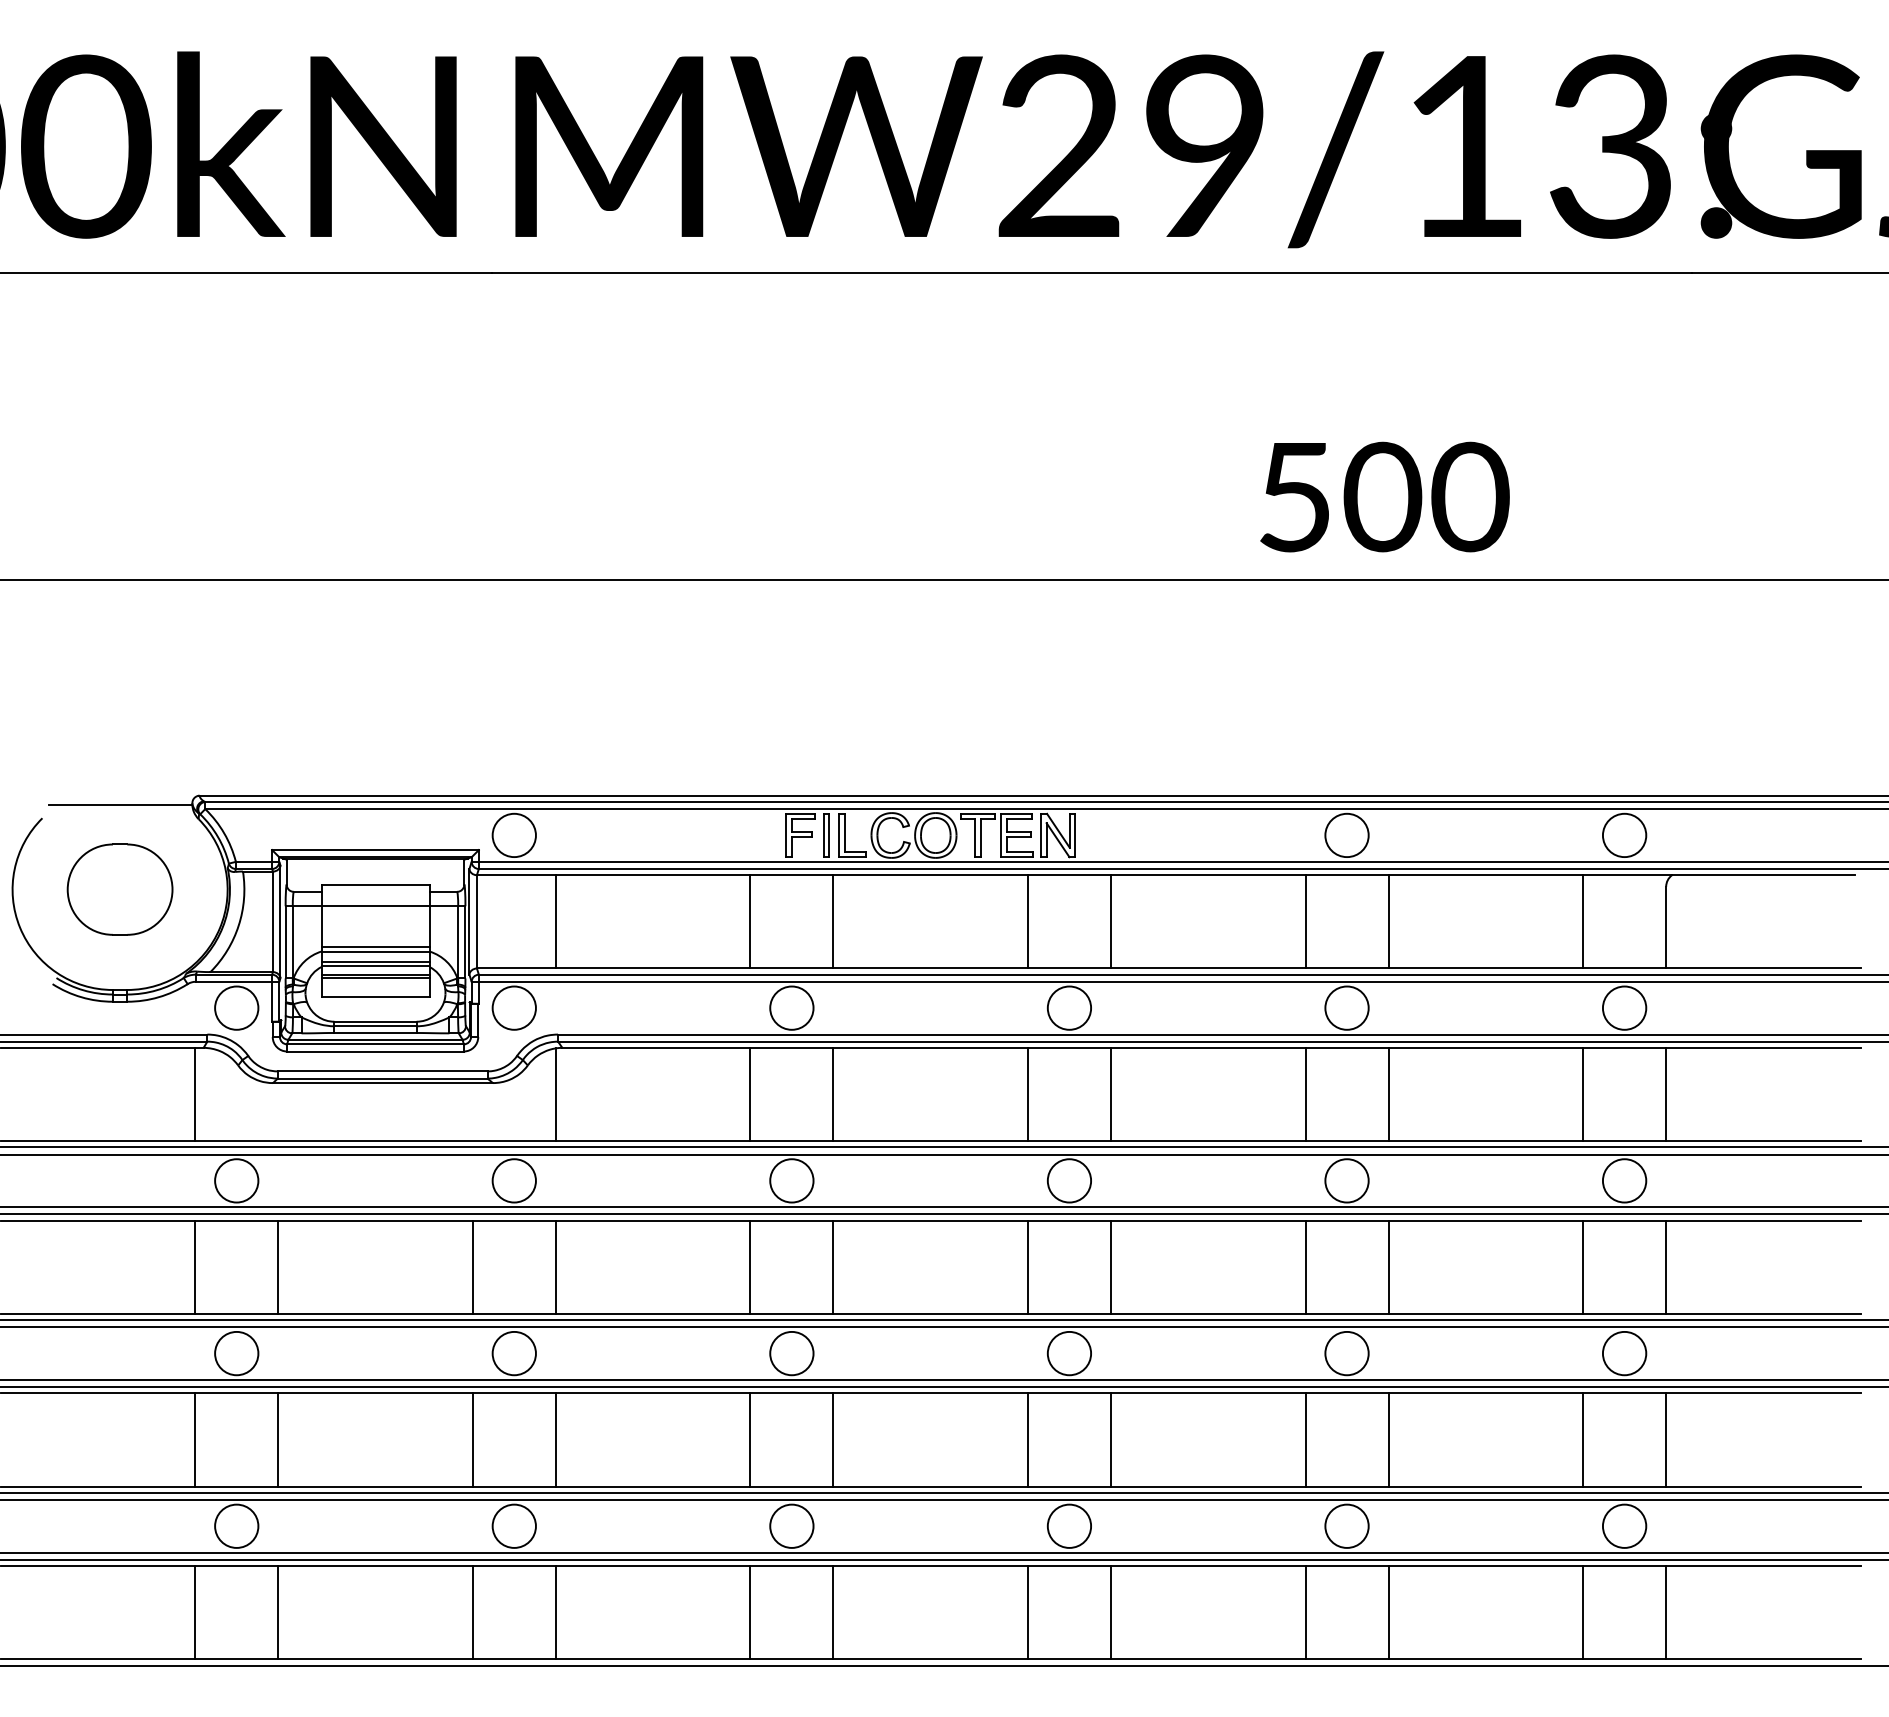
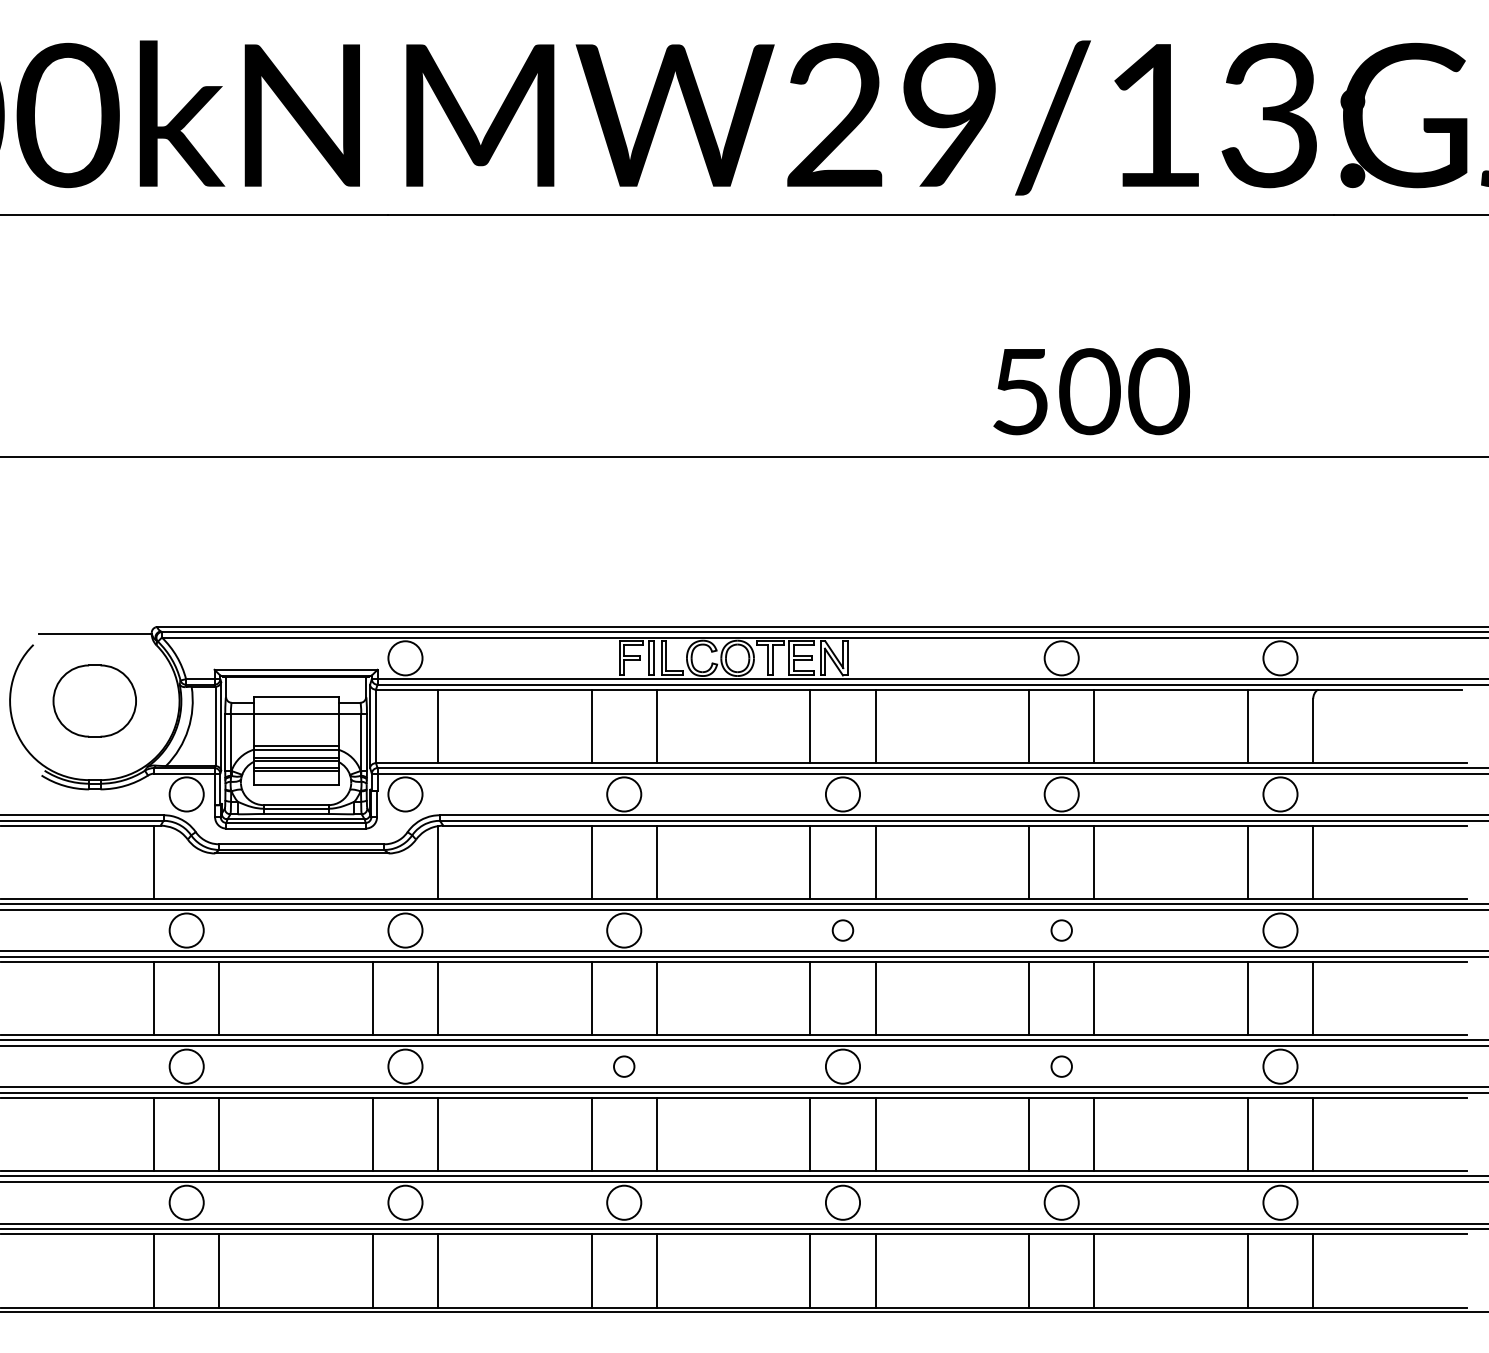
circle: (1068, 1180) -> (842, 930), size x0.6
circle: (1346, 1180) -> (1061, 930), size x0.6
circle: (792, 1353) -> (624, 1066), size x0.6
circle: (1346, 1353) -> (1061, 1066), size x0.6

